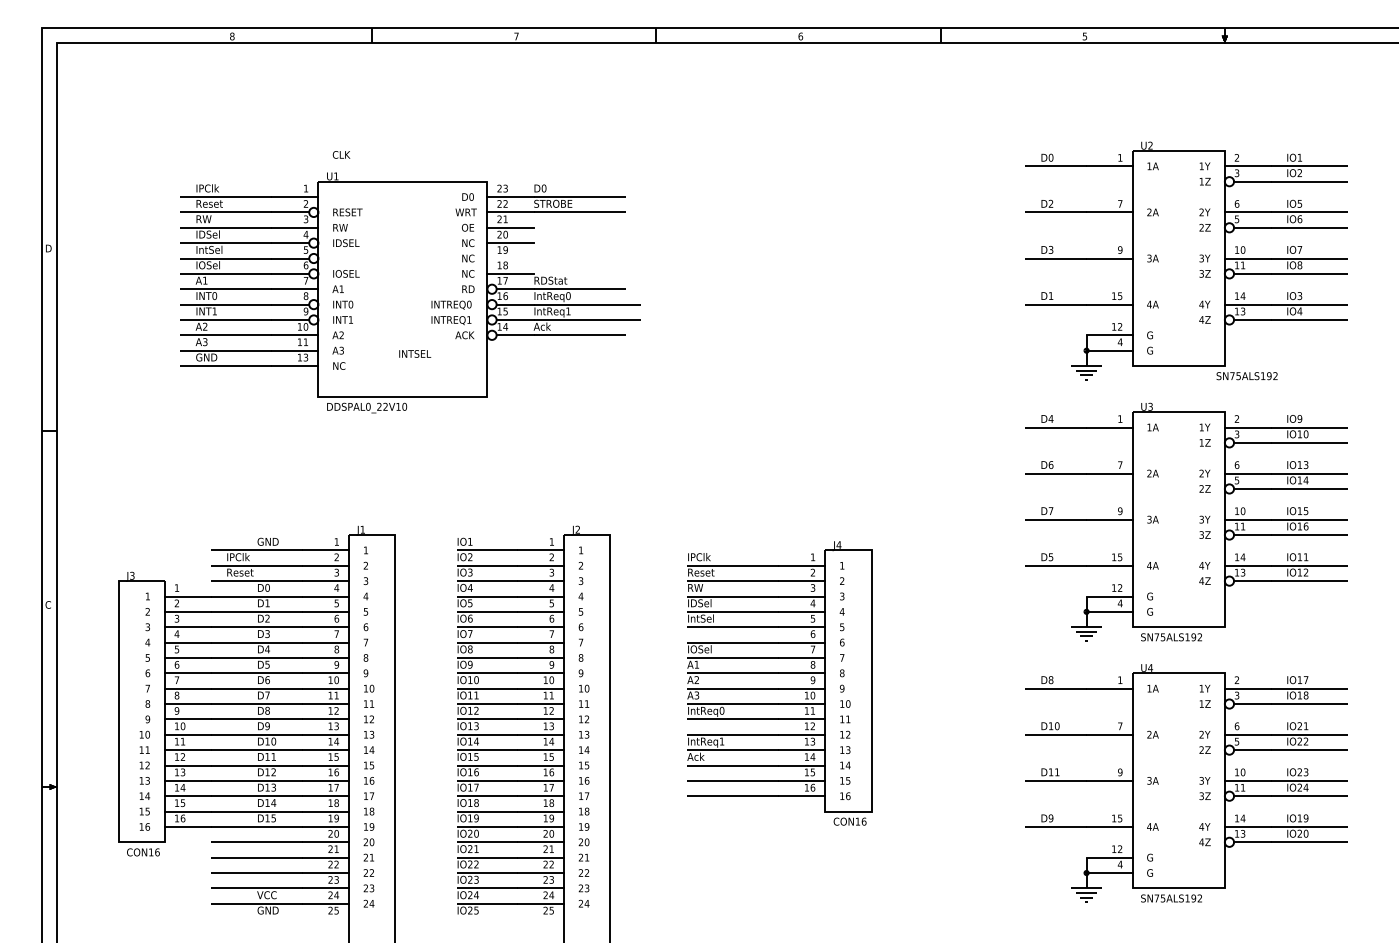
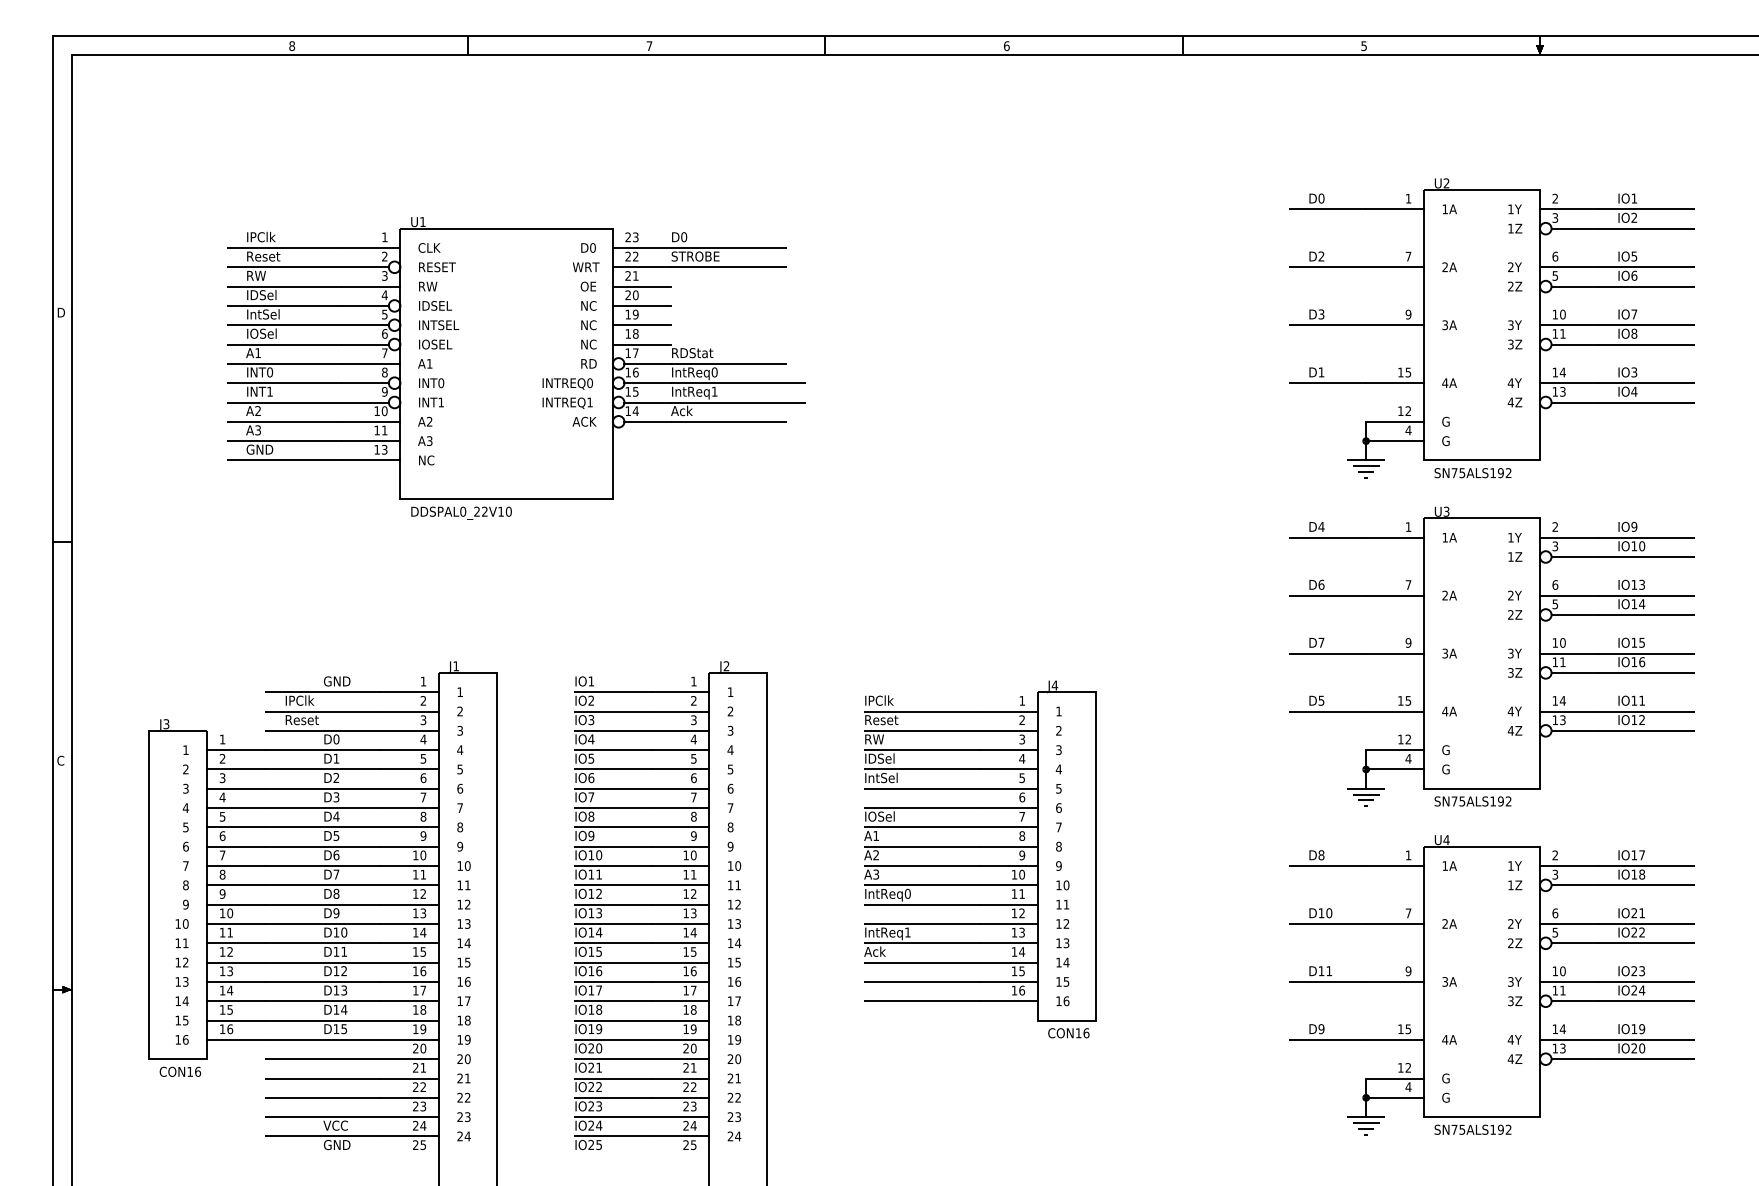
text: (341, 154) -> (429, 247), moved
line: (510, 258) -> (641, 325), added
text: (415, 354) -> (439, 325), moved
text: (1246, 376) -> (1472, 473), moved

